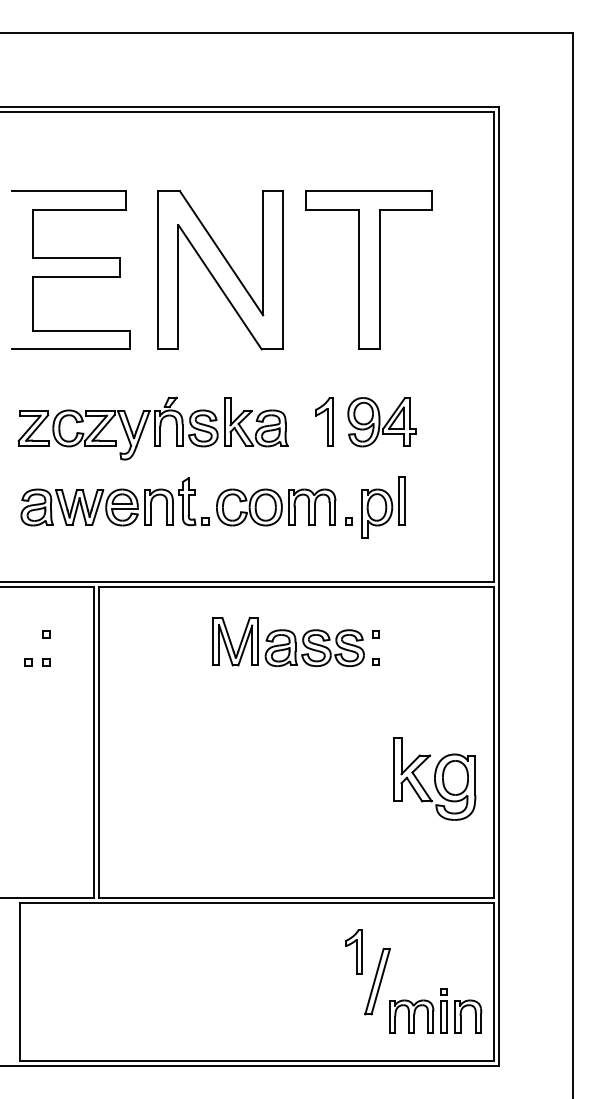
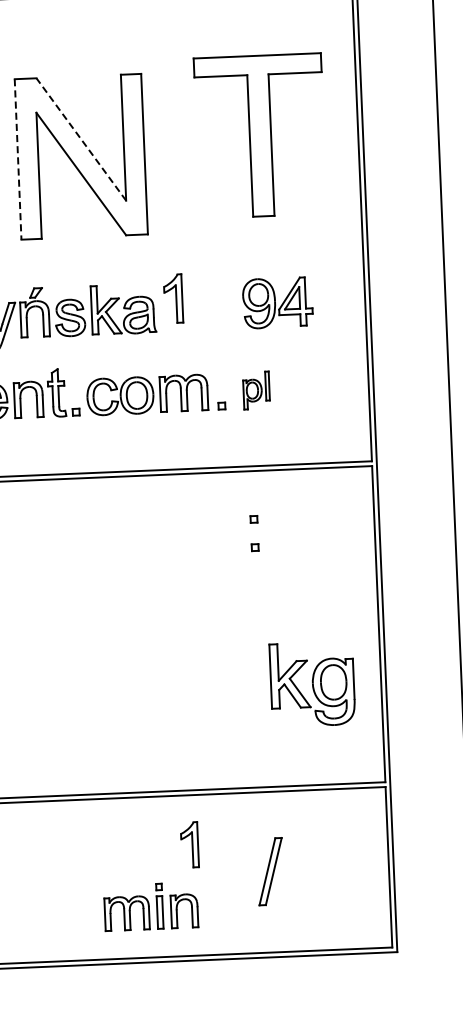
line: (221, 253) -> (81, 139), solid -> dashed
part: (368, 269) -> (259, 135), moved
line: (158, 270) -> (18, 159), solid -> dashed
part: (324, 421) -> (173, 298), moved
part: (381, 422) -> (277, 303), moved
part: (383, 507) -> (256, 390), size x0.6
part: (288, 641) -> (165, 530), removed
part: (434, 778) -> (312, 683), moved
part: (353, 951) -> (189, 844), moved
part: (435, 1010) -> (151, 906), moved

